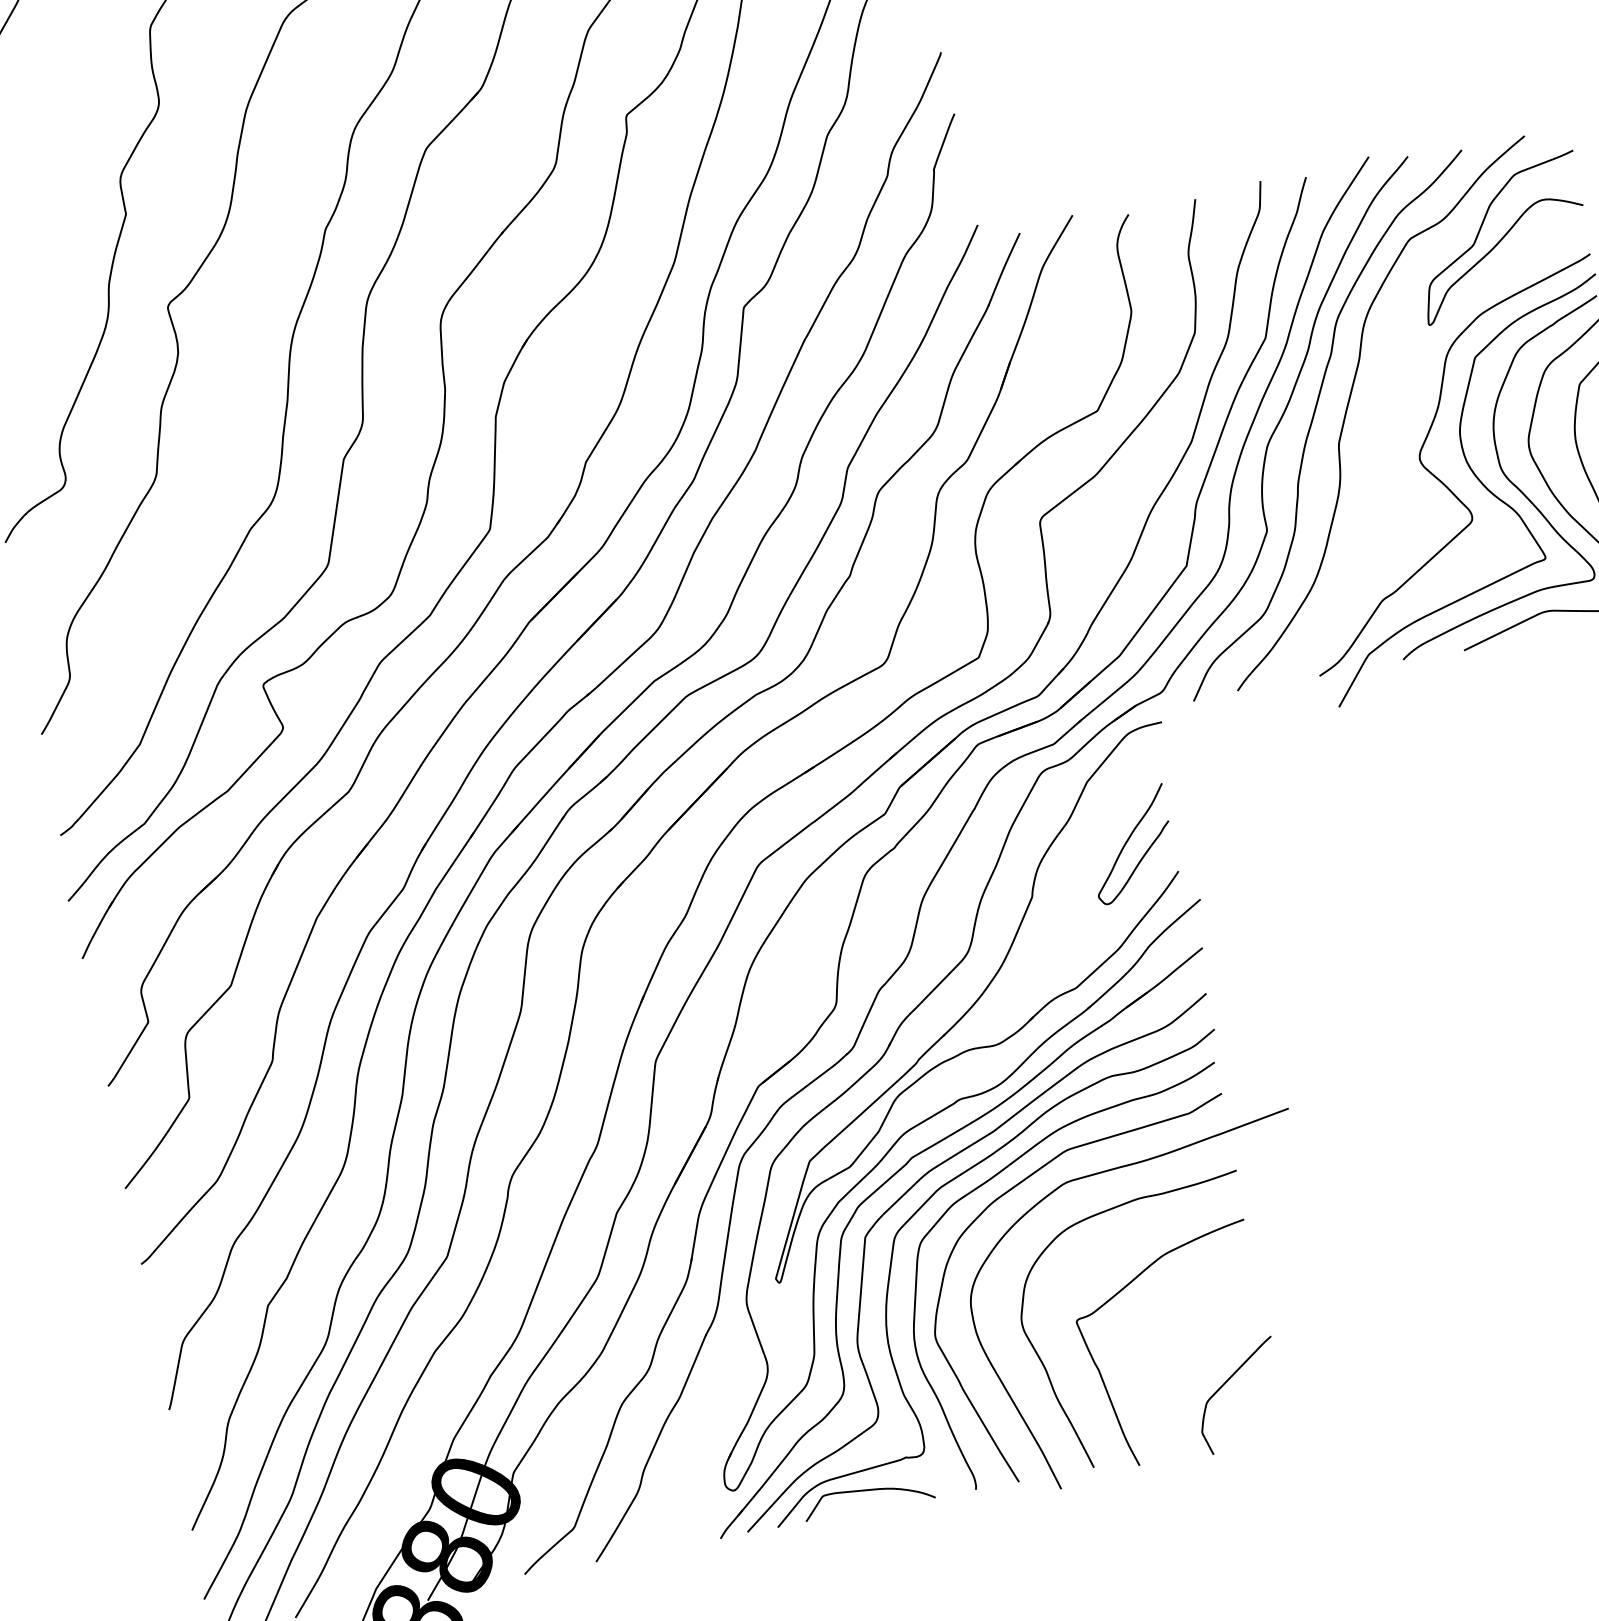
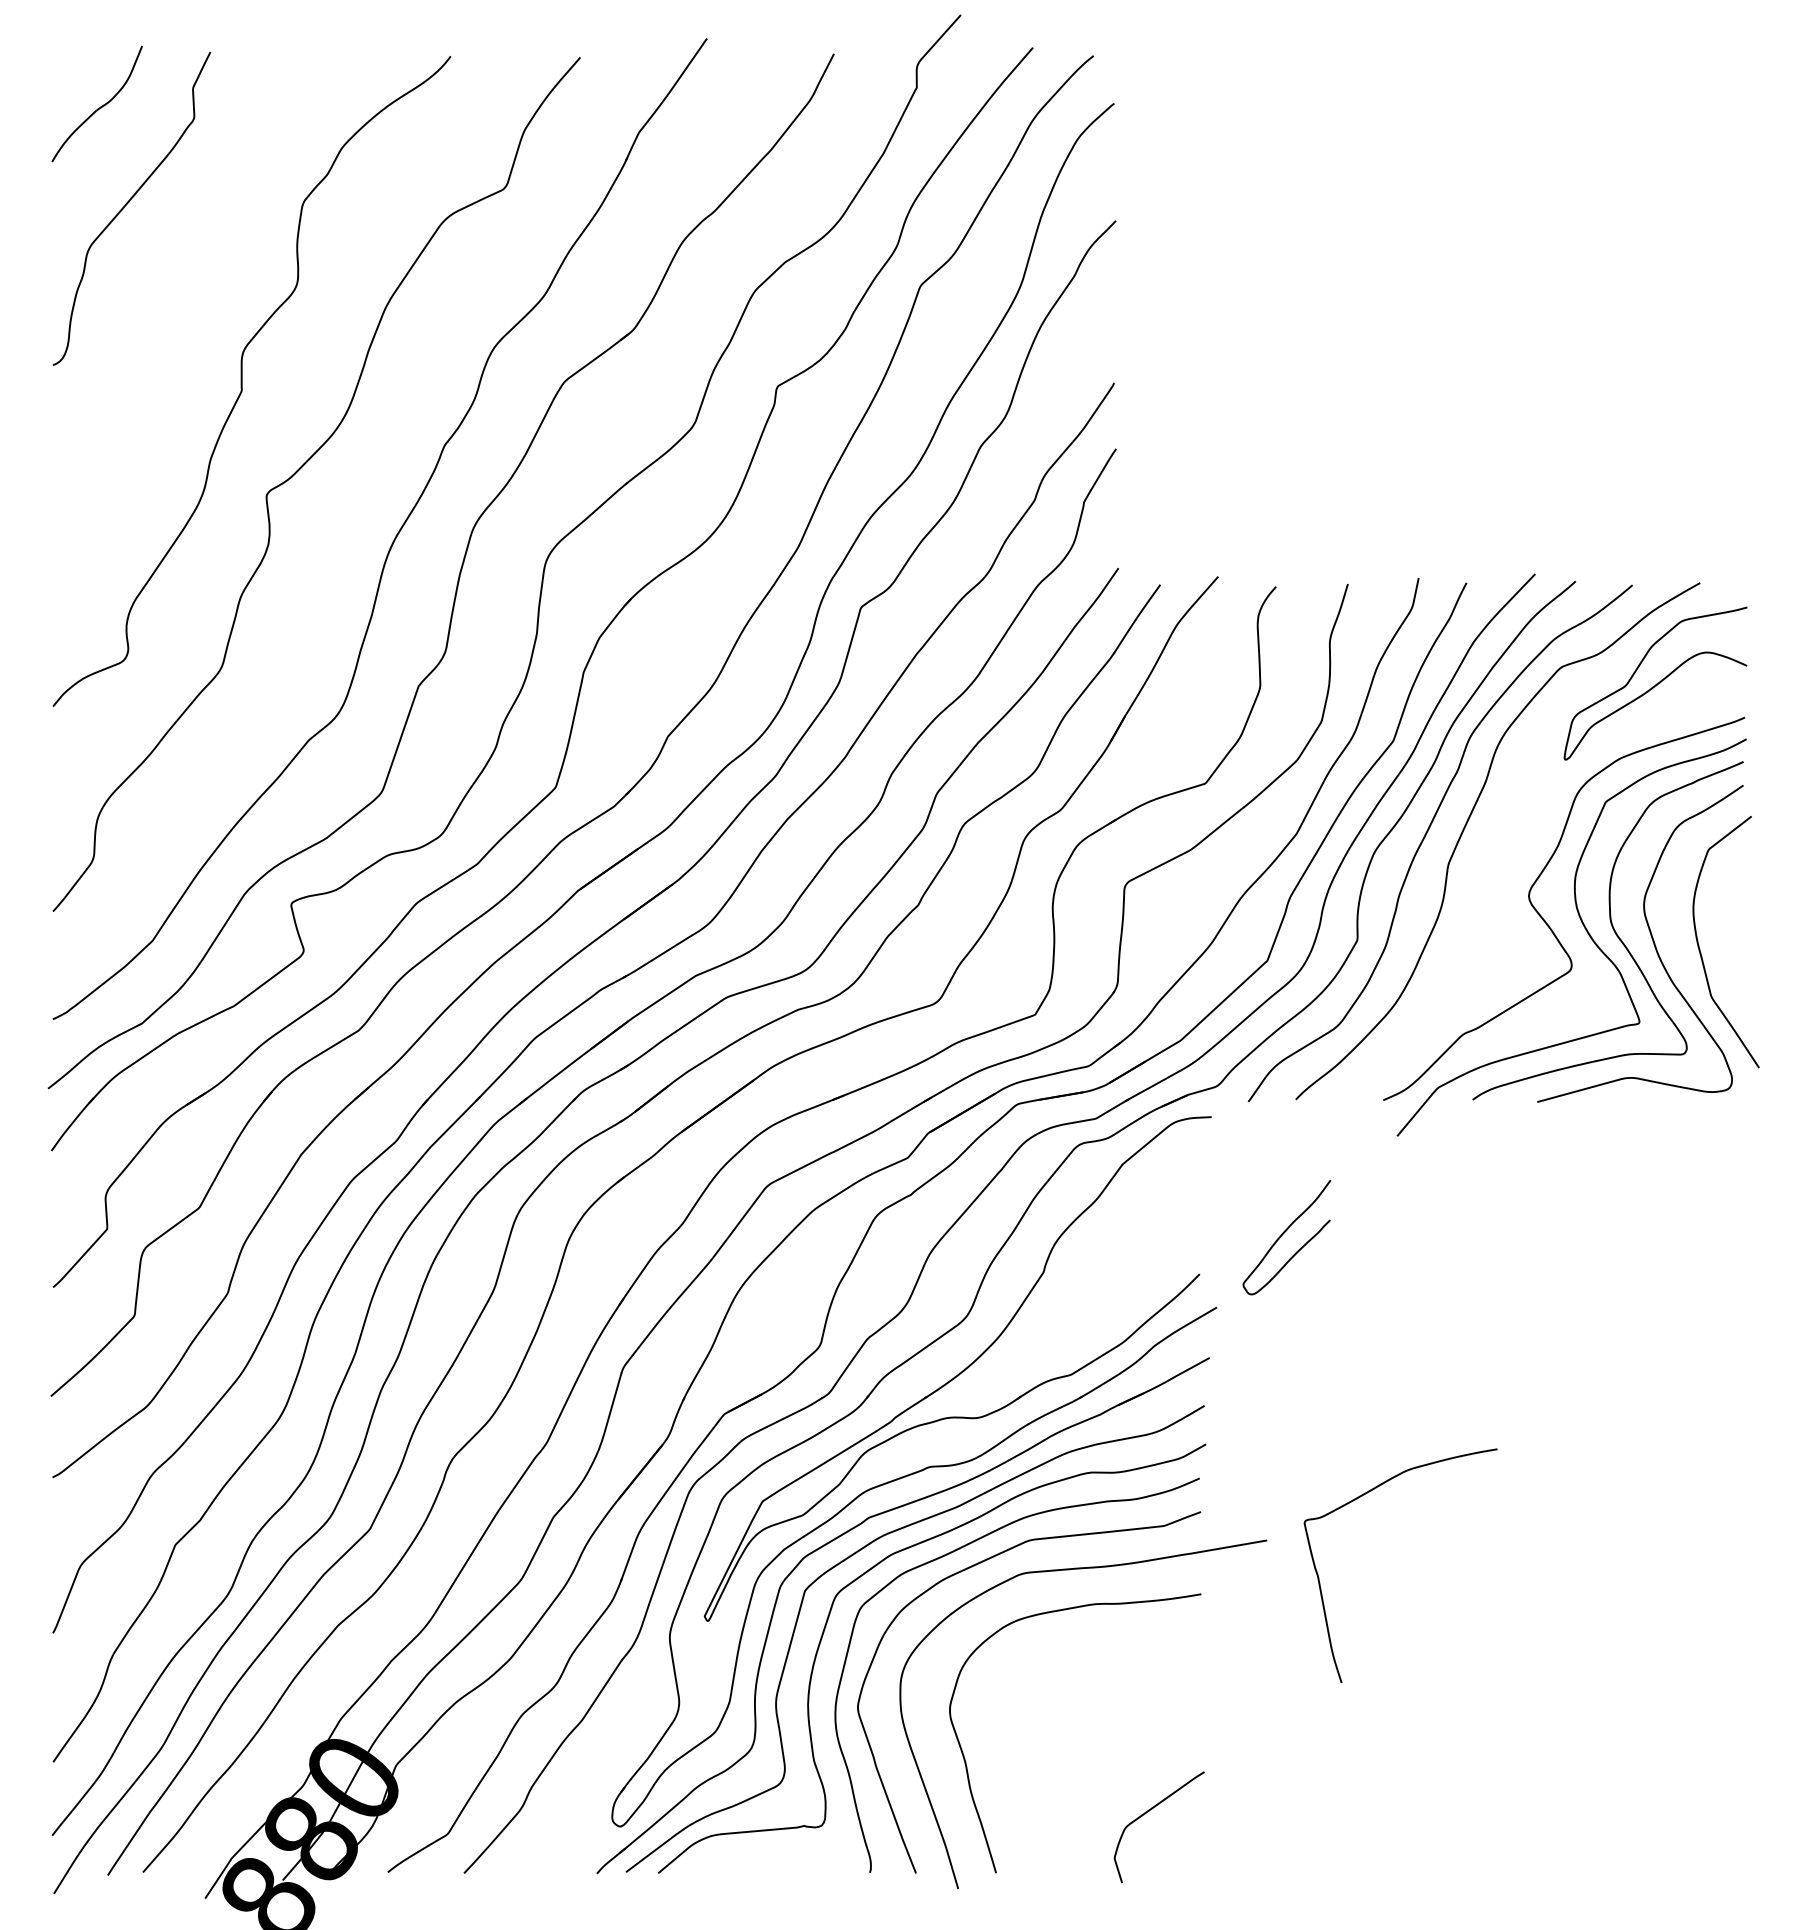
curve: (1127, 842) -> (1283, 1234), moved
curve: (1127, 1286) -> (1364, 1495), moved
curve: (868, 1491) -> (758, 1853), removed

